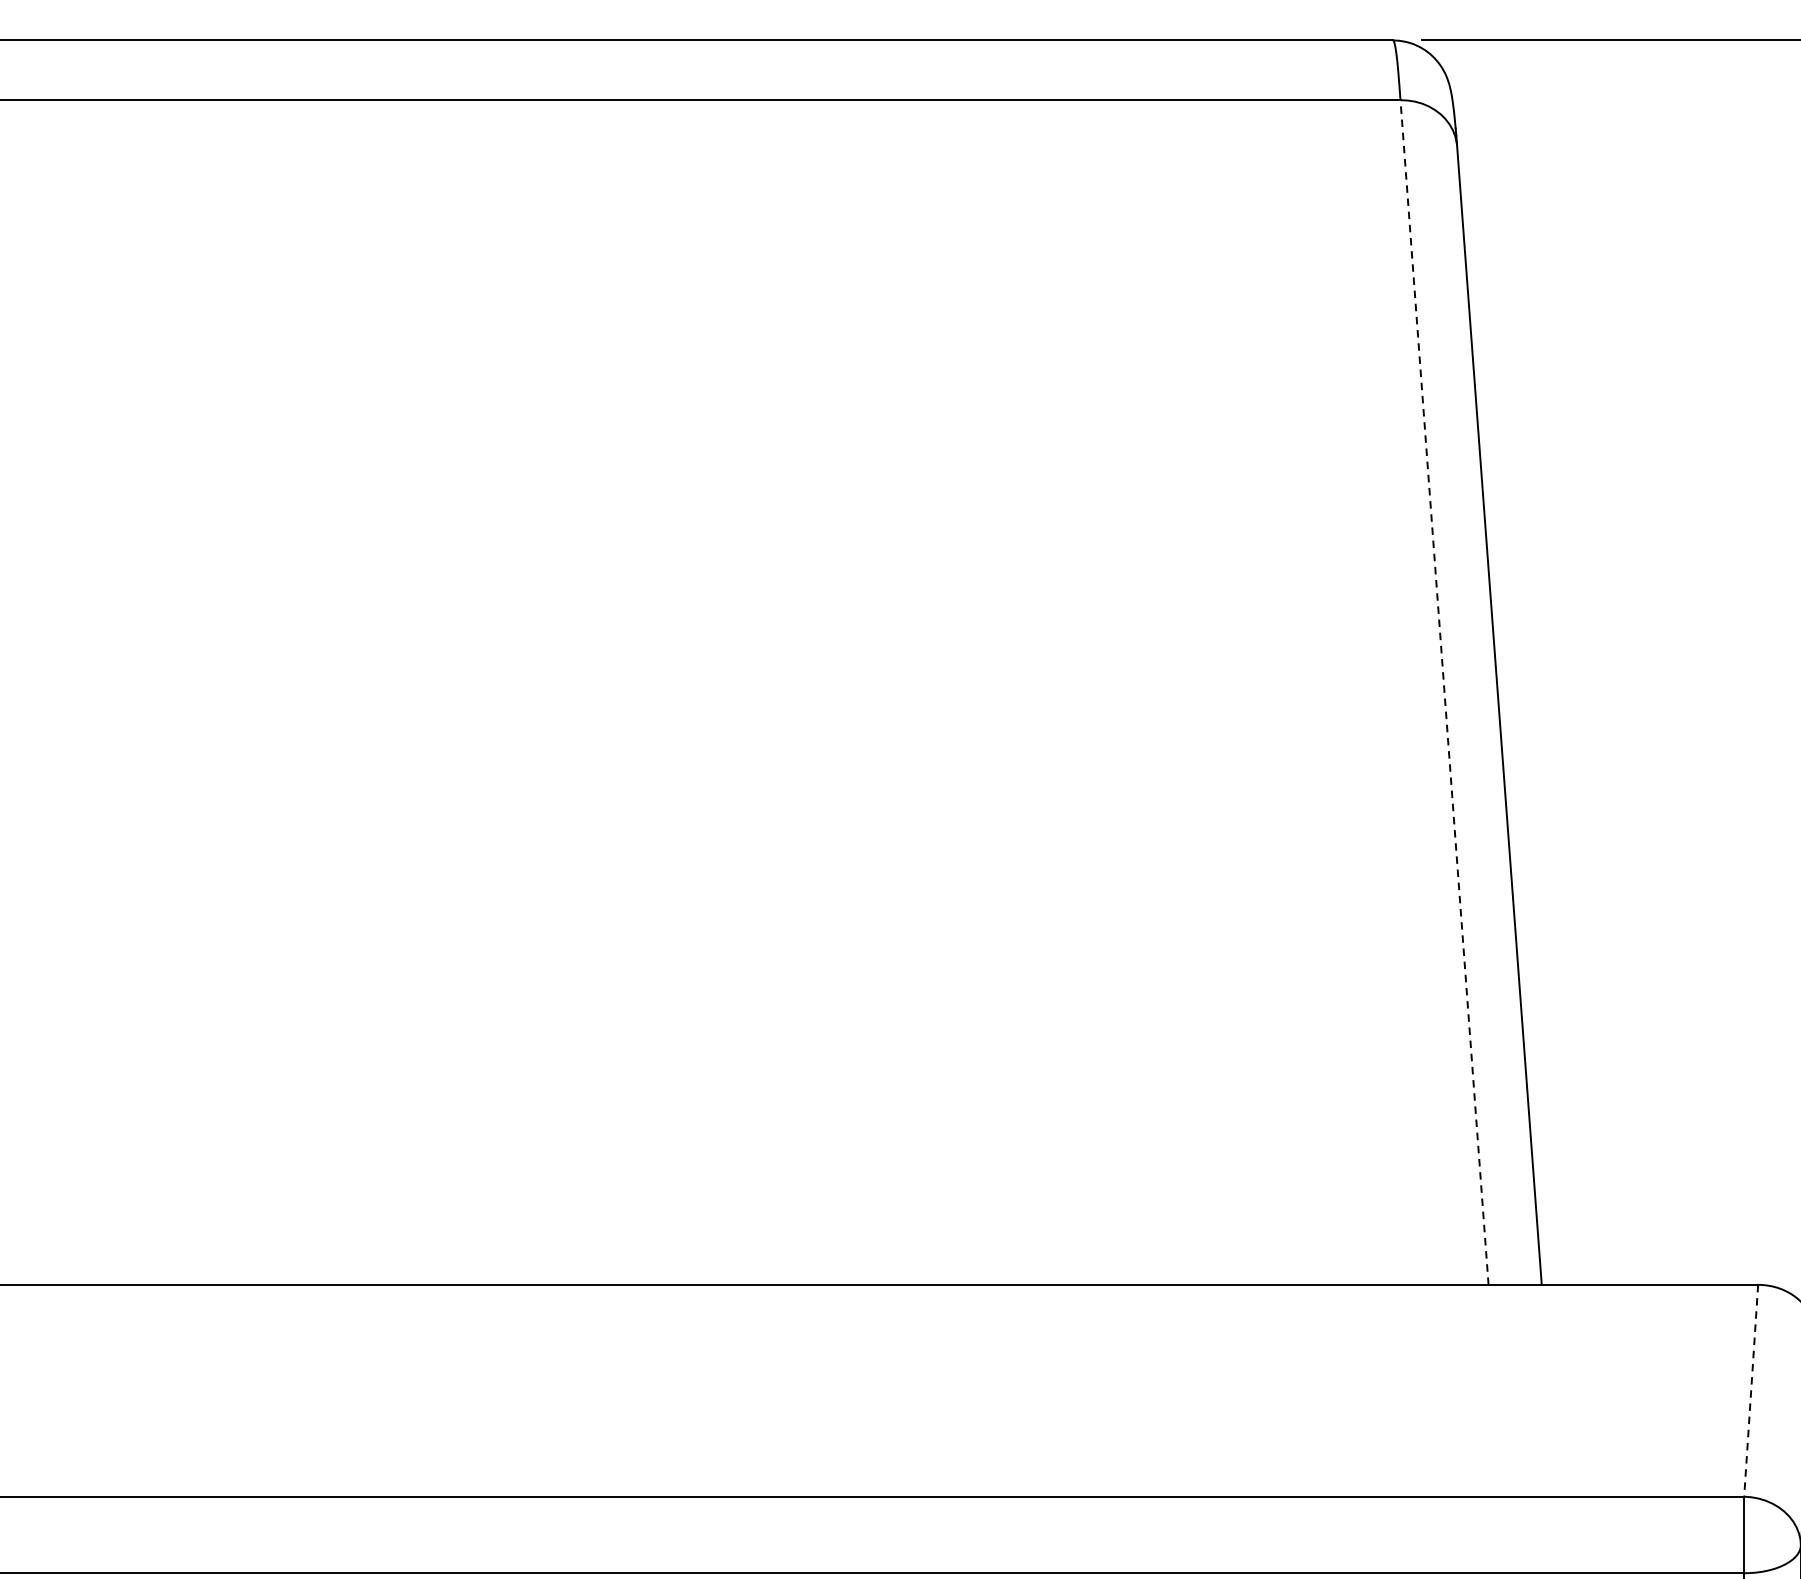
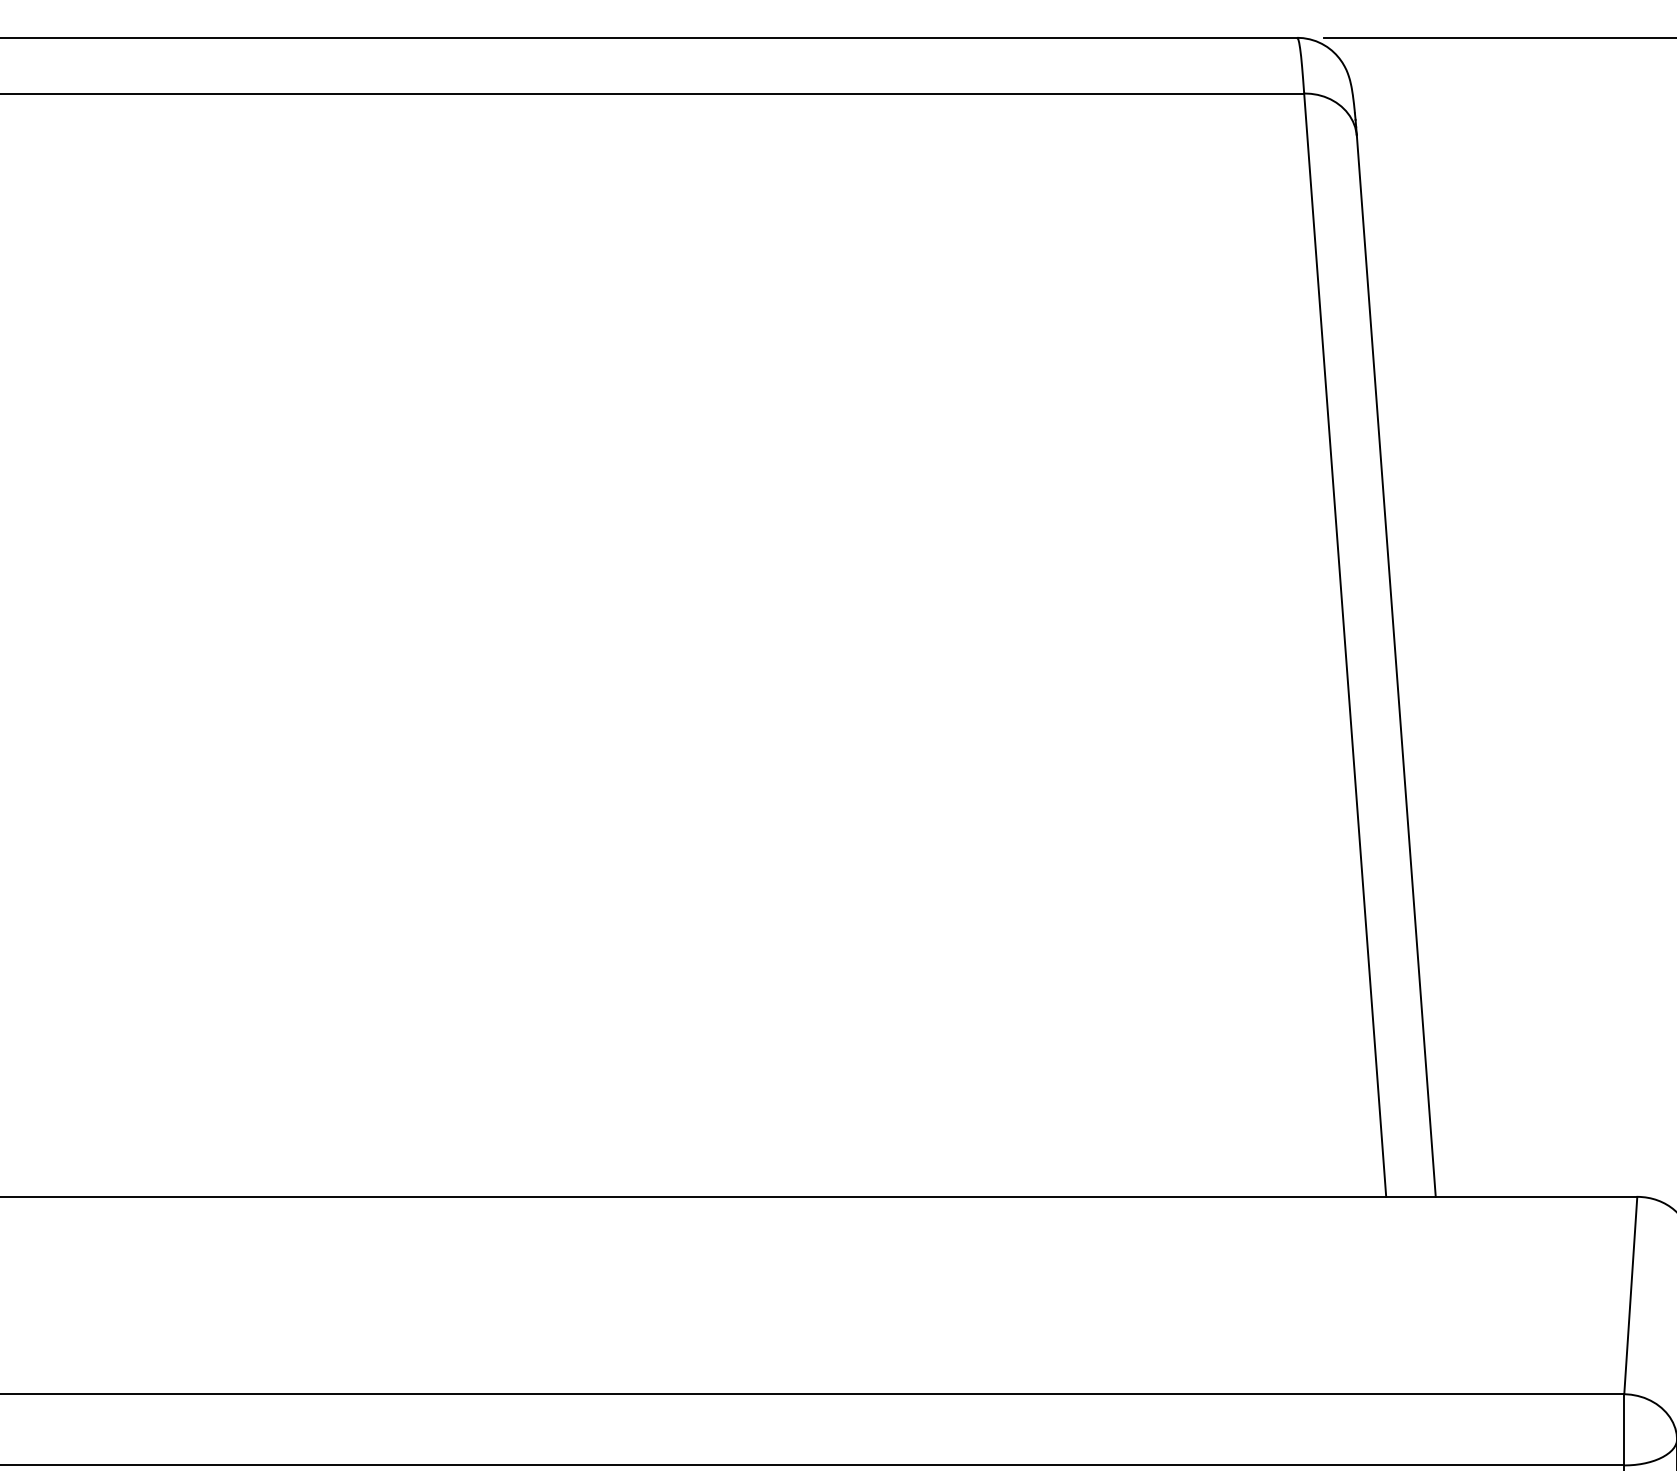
line: (1444, 691) -> (1345, 644), dashed -> solid
line: (1750, 1390) -> (1630, 1295), dashed -> solid

